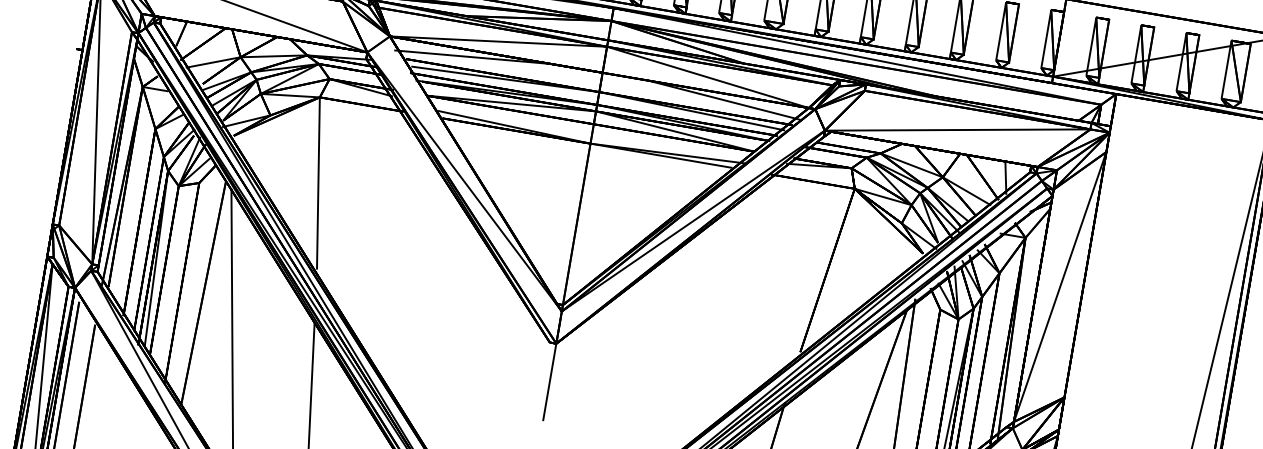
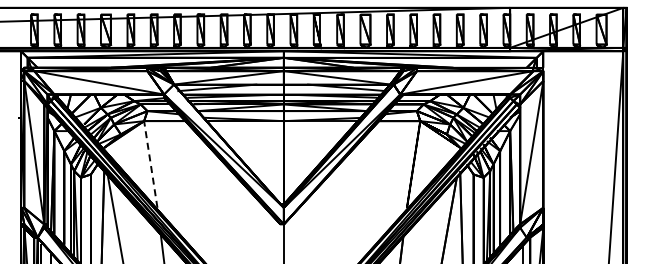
line: (317, 183) -> (150, 164), solid -> dashed

